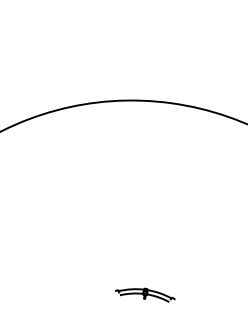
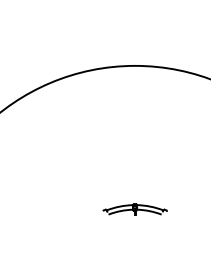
part: (144, 293) -> (134, 209), size x1.43

